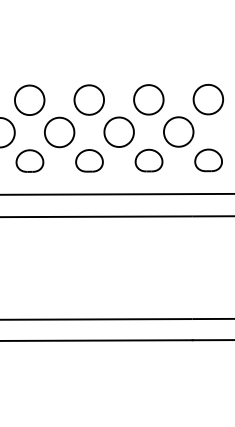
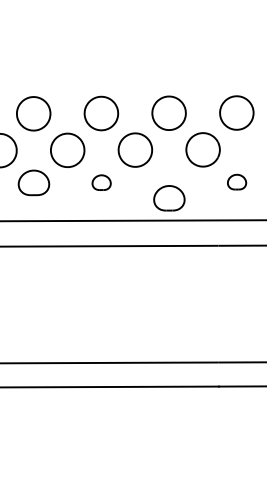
part: (89, 160) -> (101, 182), size x0.6
part: (148, 160) -> (168, 198), moved
part: (208, 160) -> (236, 182), size x0.6

